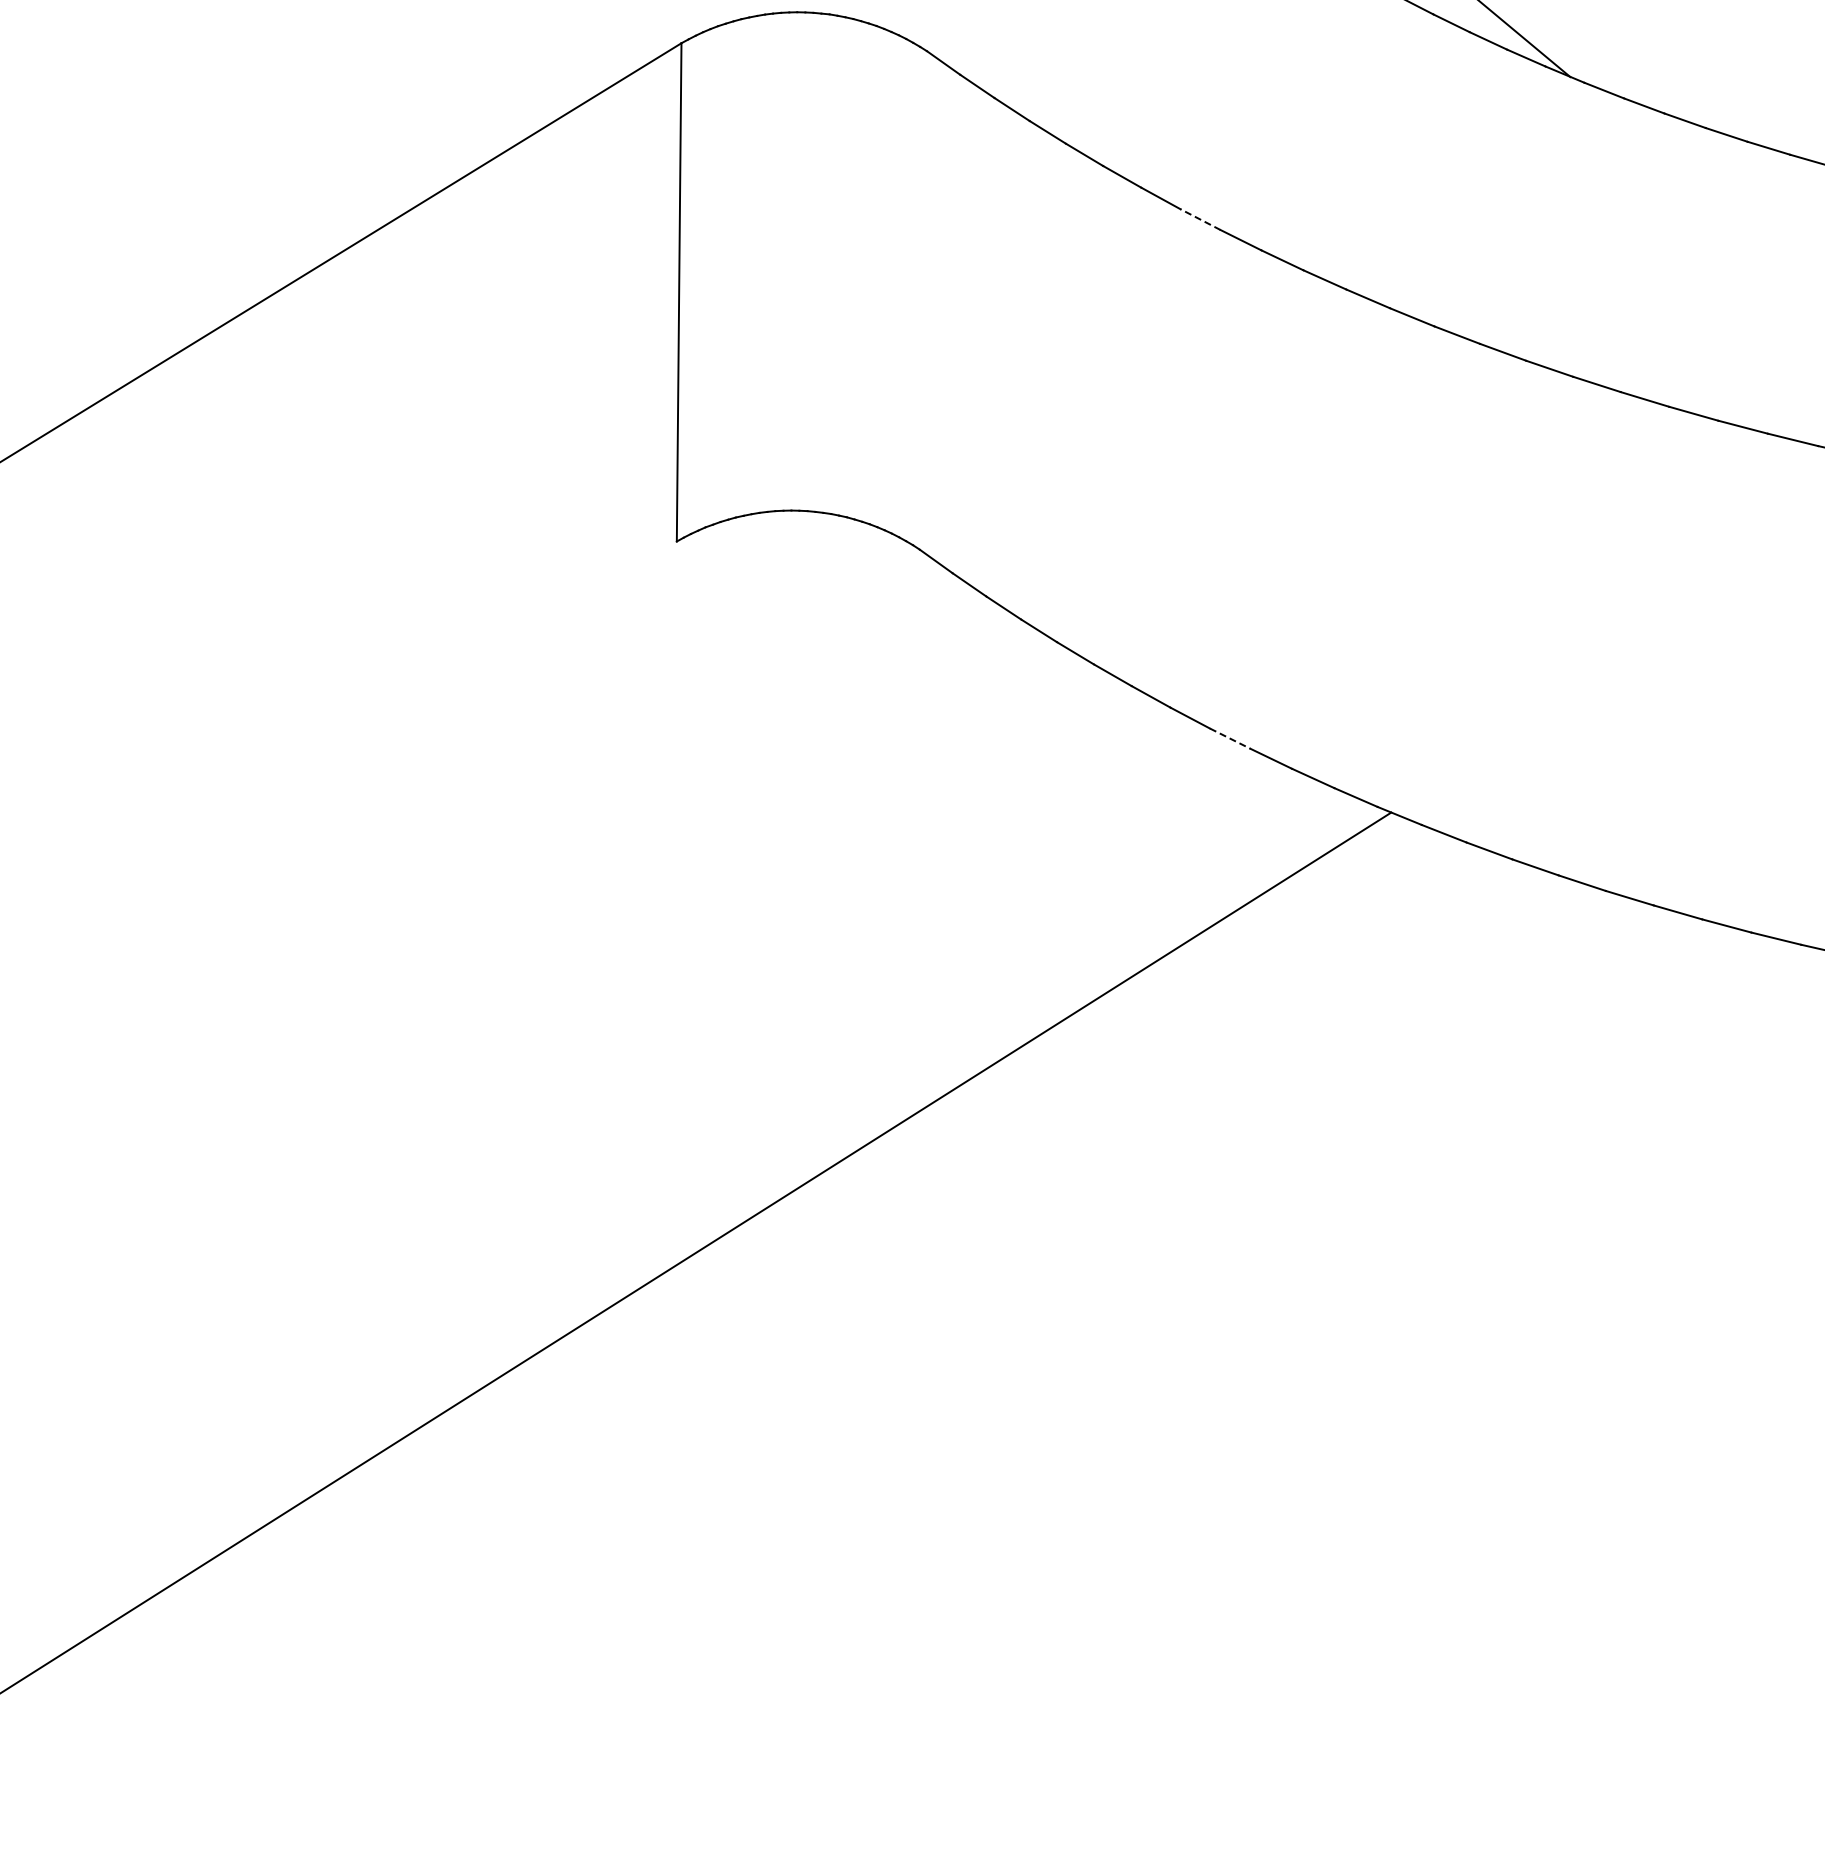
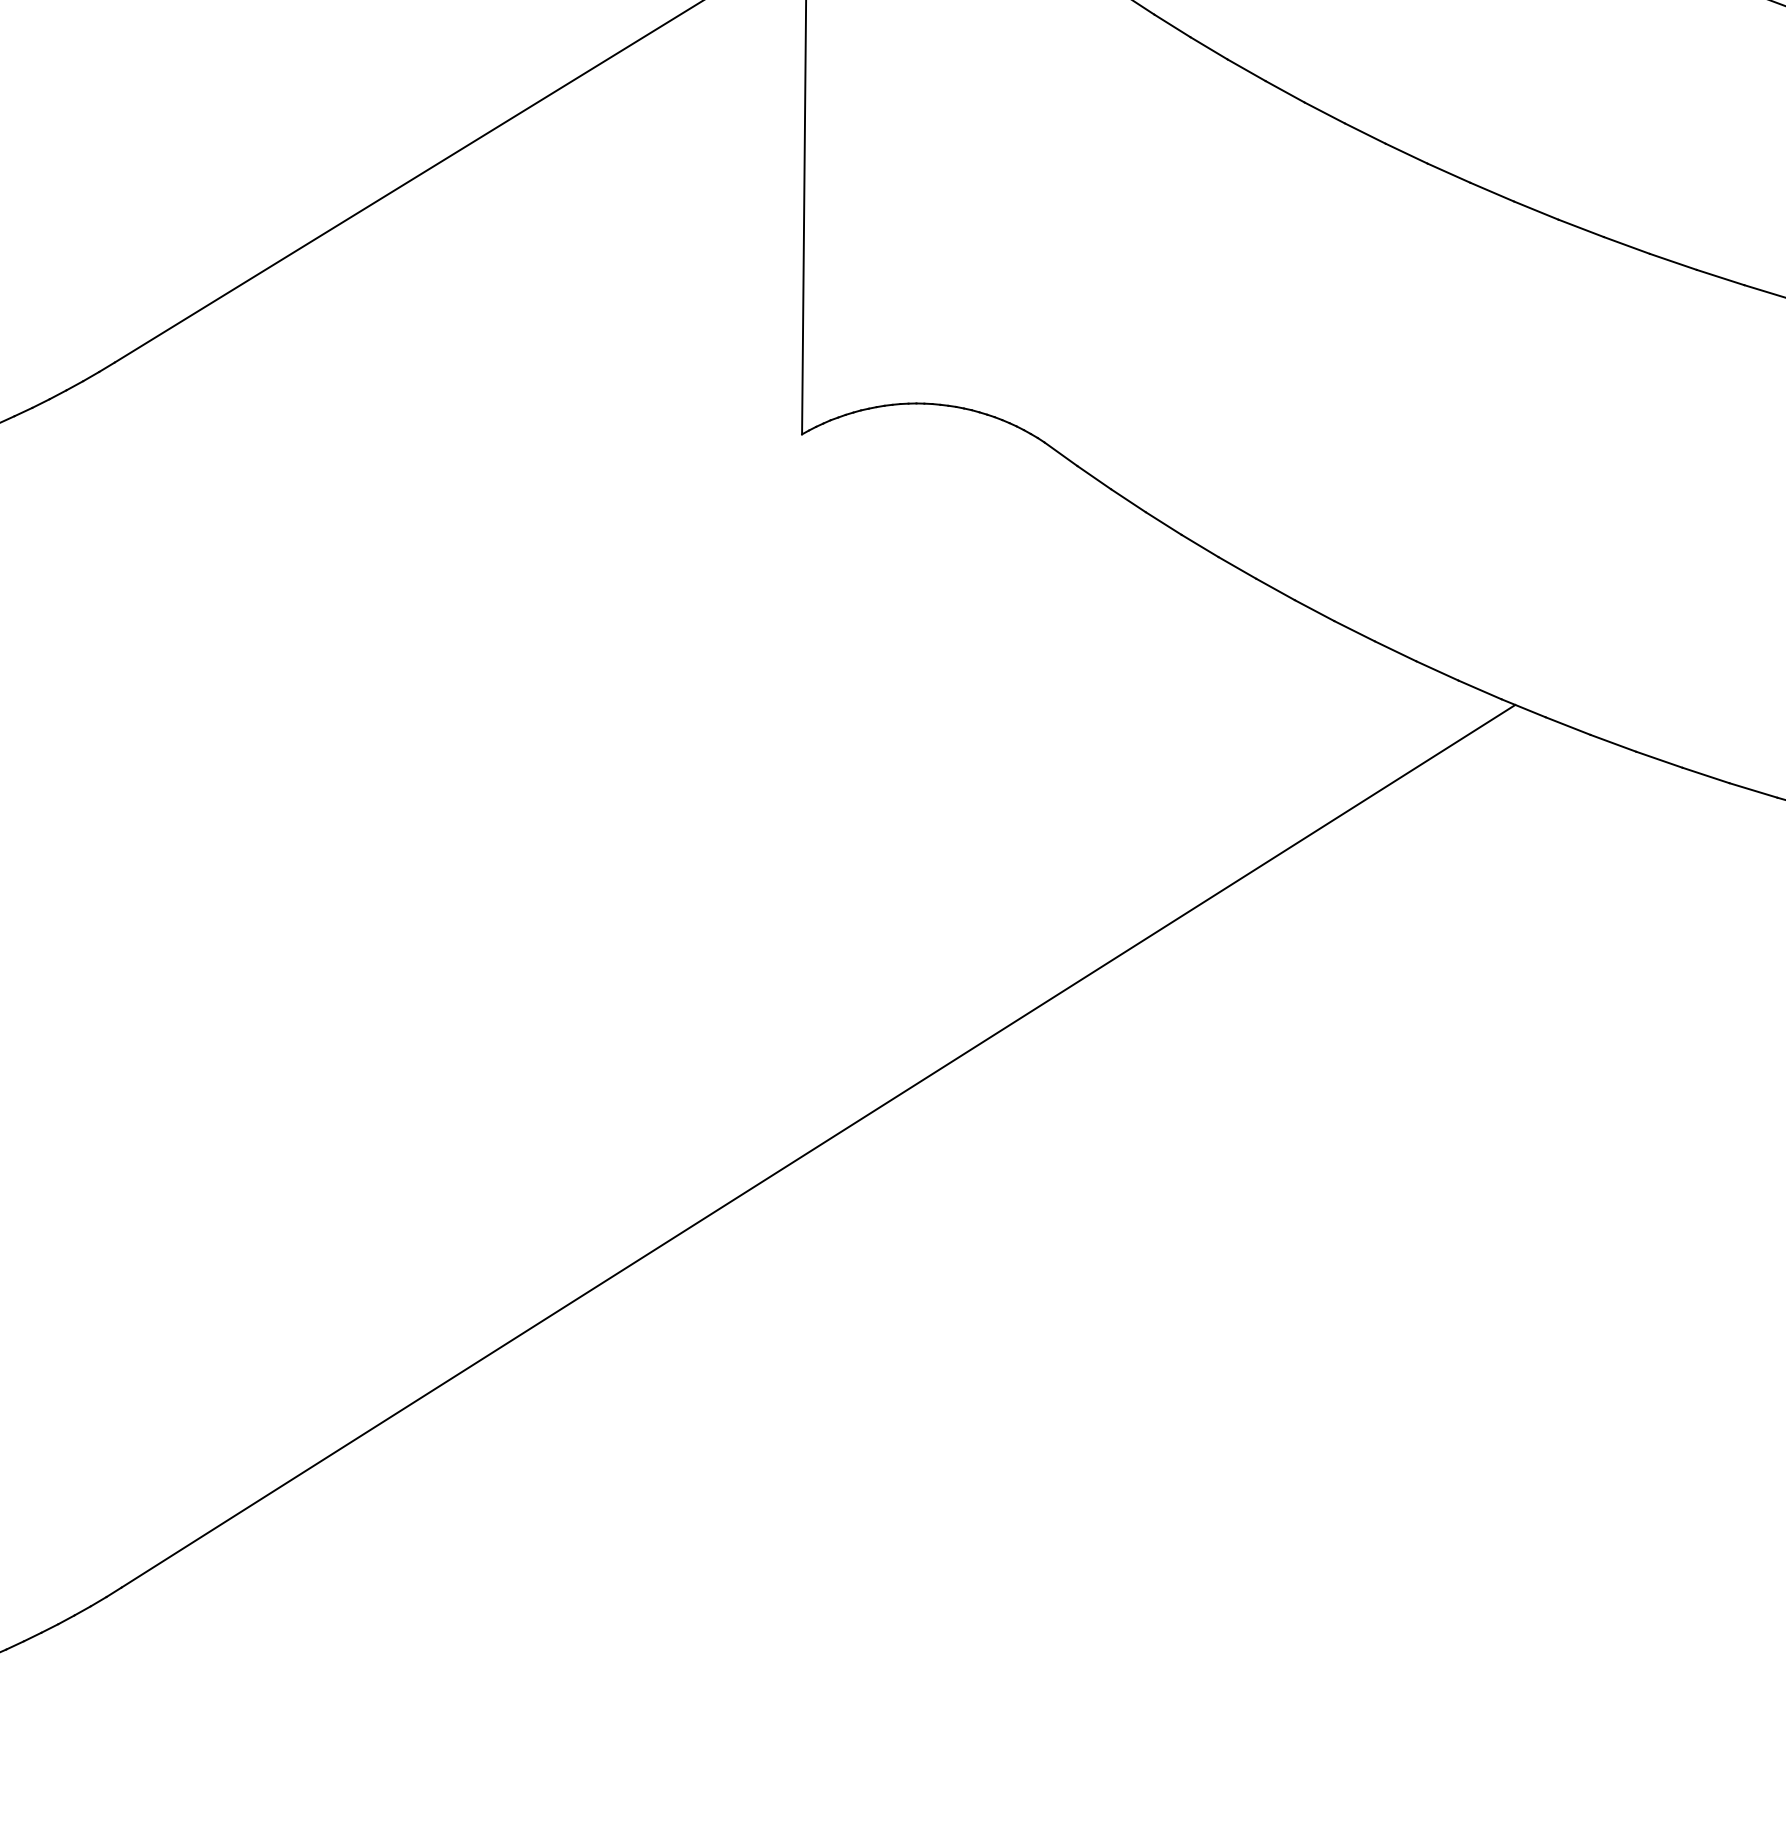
line: (1200, 219) -> (1324, 112), dashed -> solid
line: (1230, 738) -> (1354, 631), dashed -> solid

